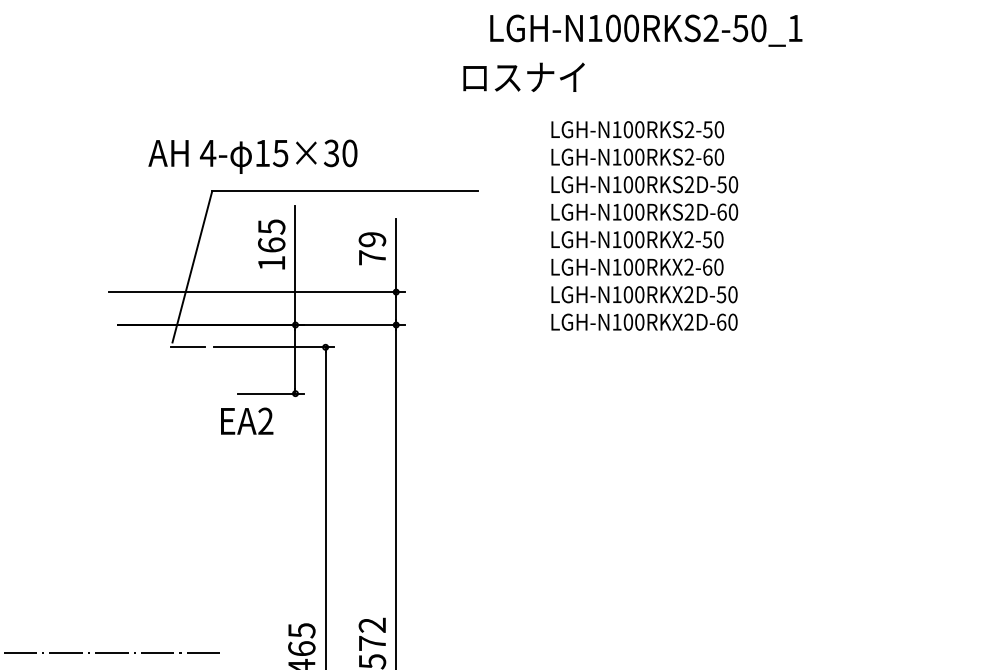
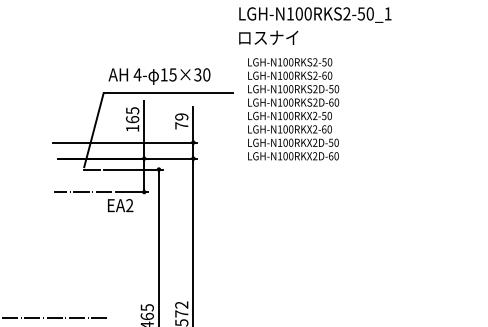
text: (523, 76) -> (268, 37), moved
text: (252, 156) -> (159, 76), moved
text: (644, 226) -> (293, 109), moved
line: (170, 394) -> (83, 192), added

